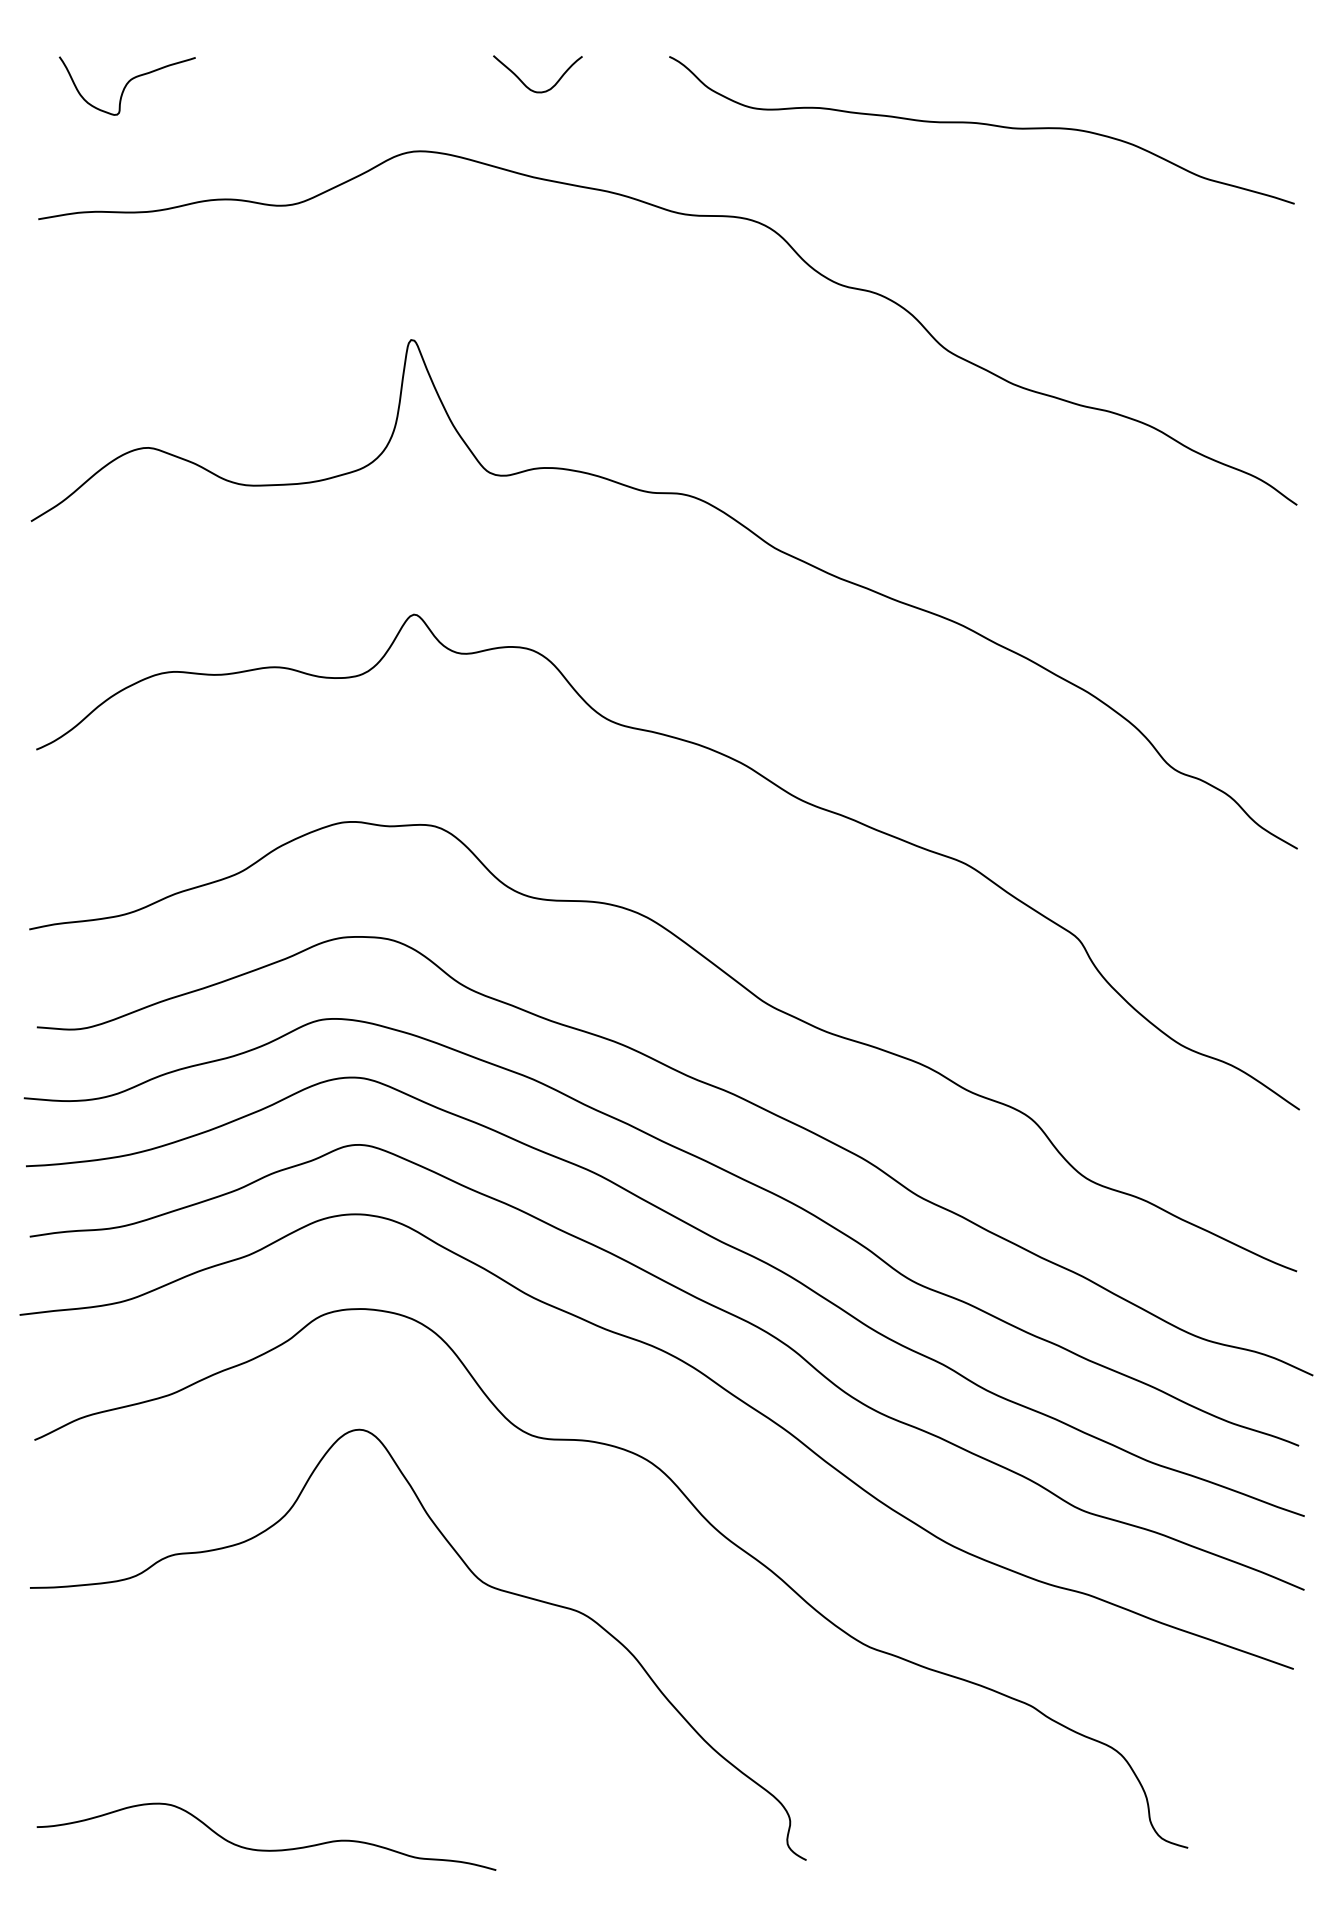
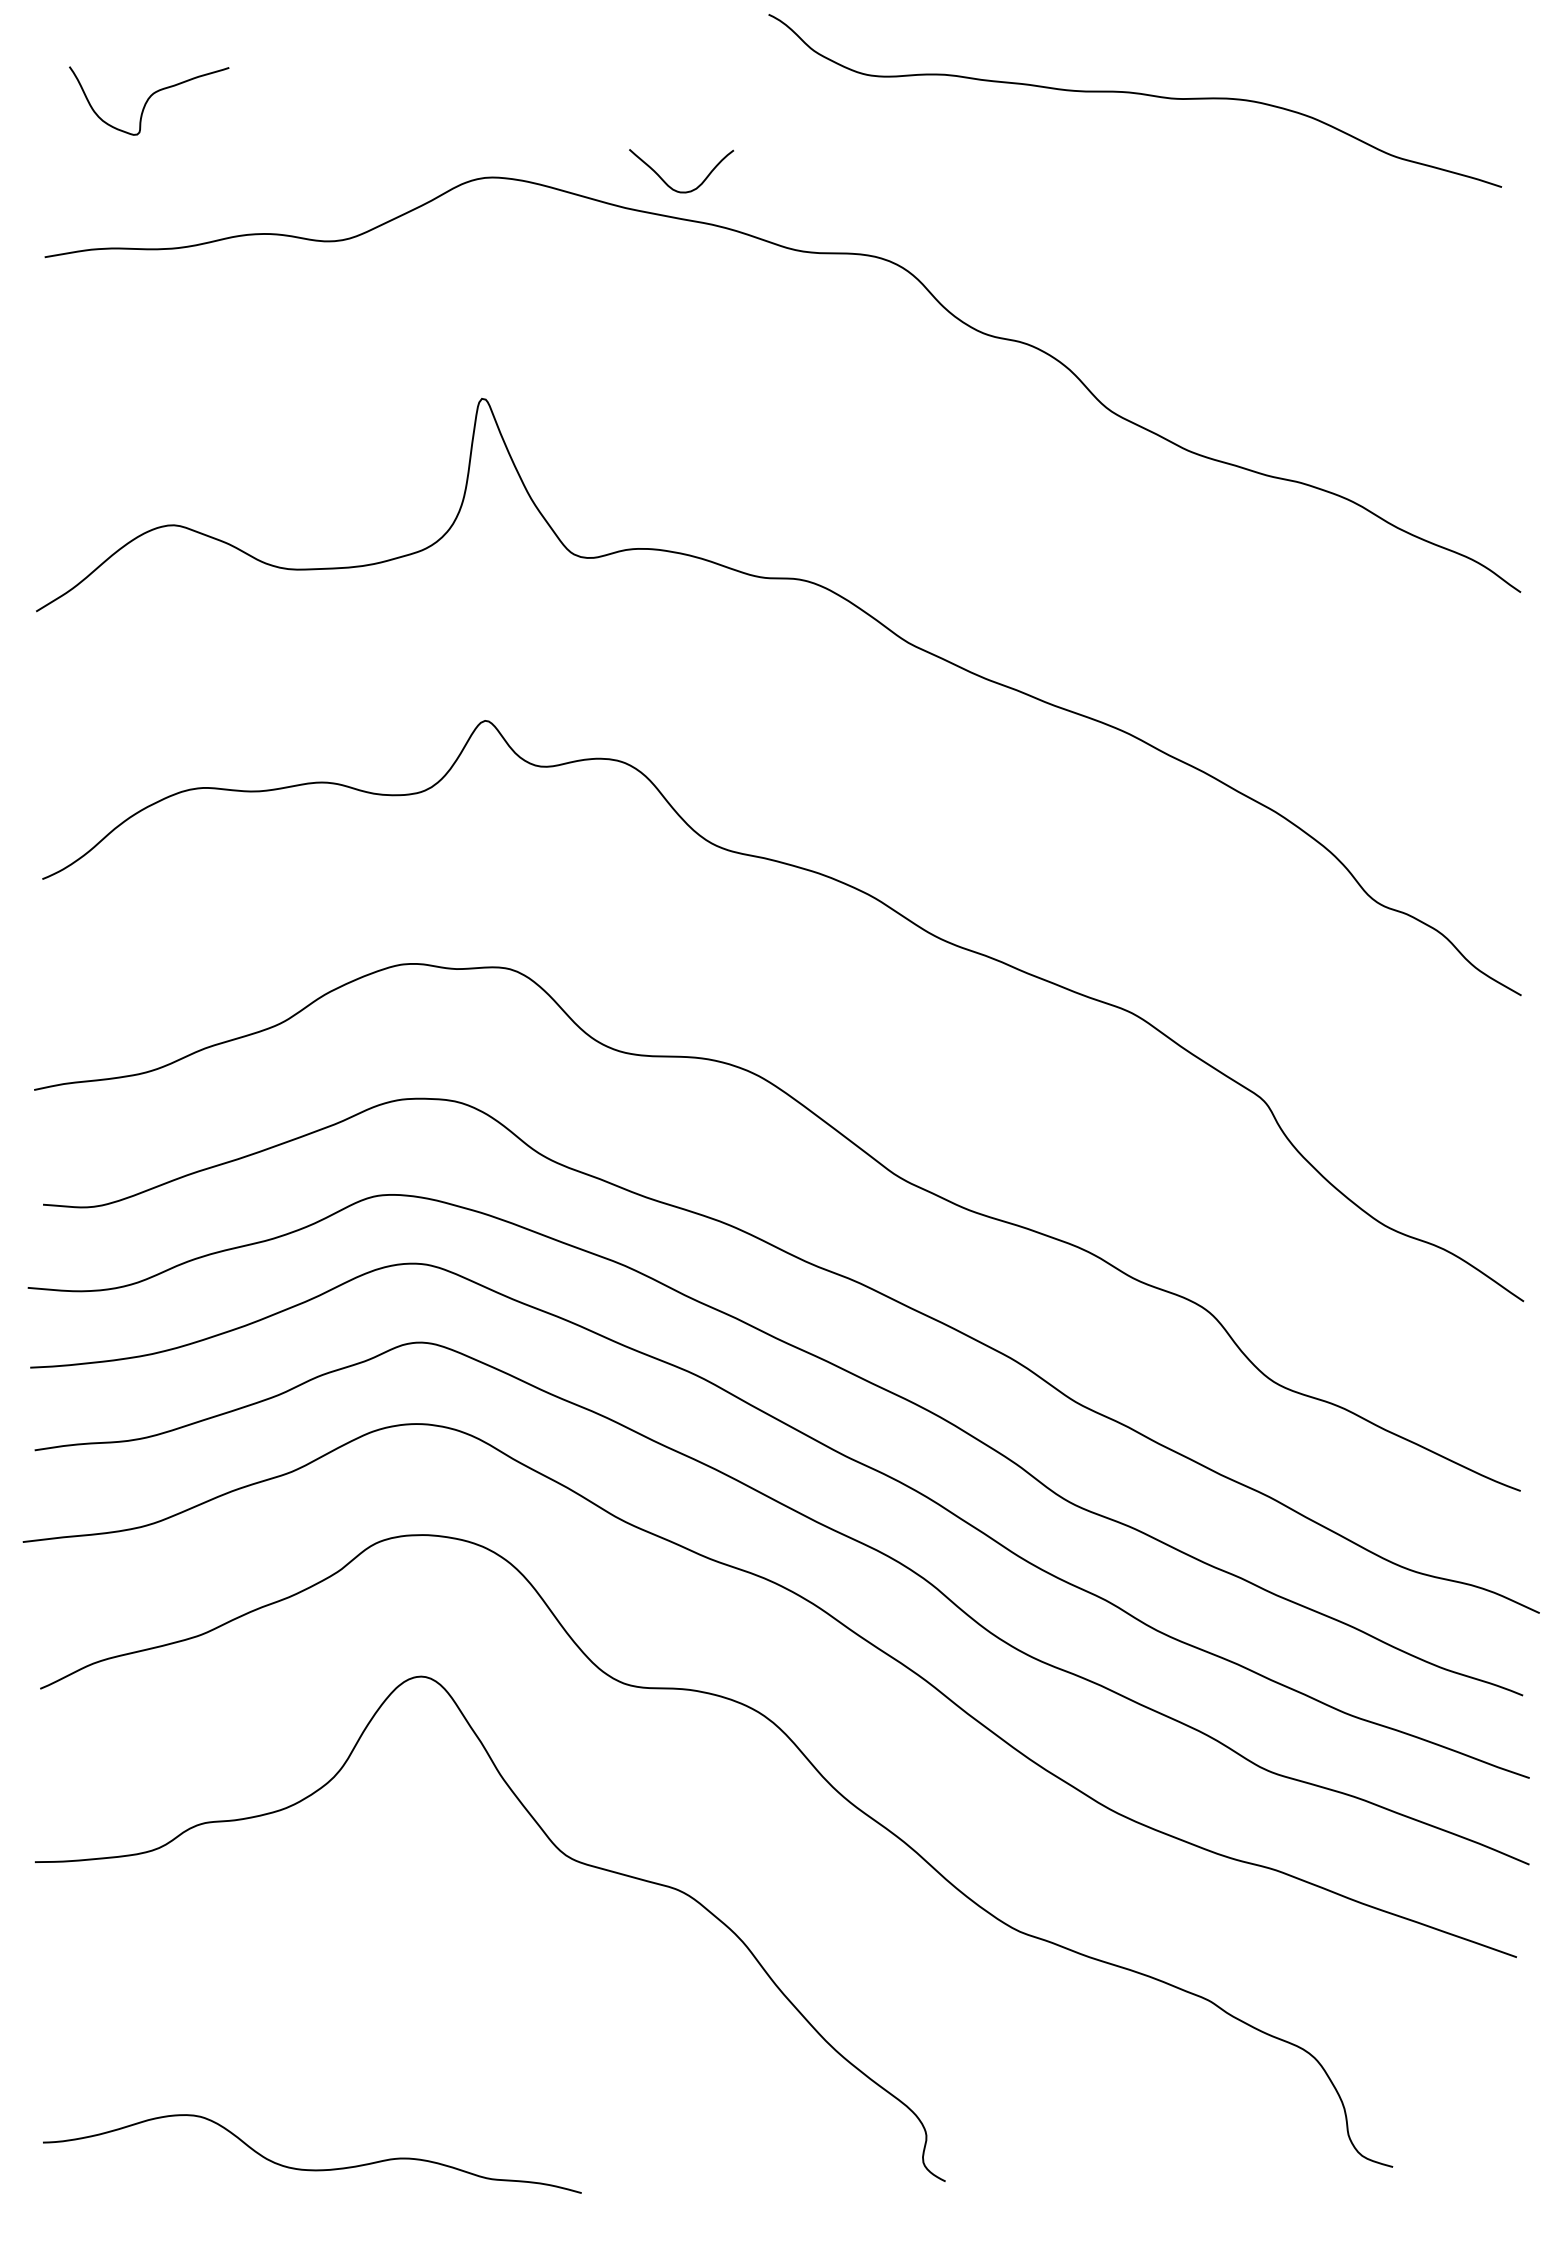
curve: (526, 85) -> (668, 184), moved
curve: (982, 124) -> (1135, 94), moved

